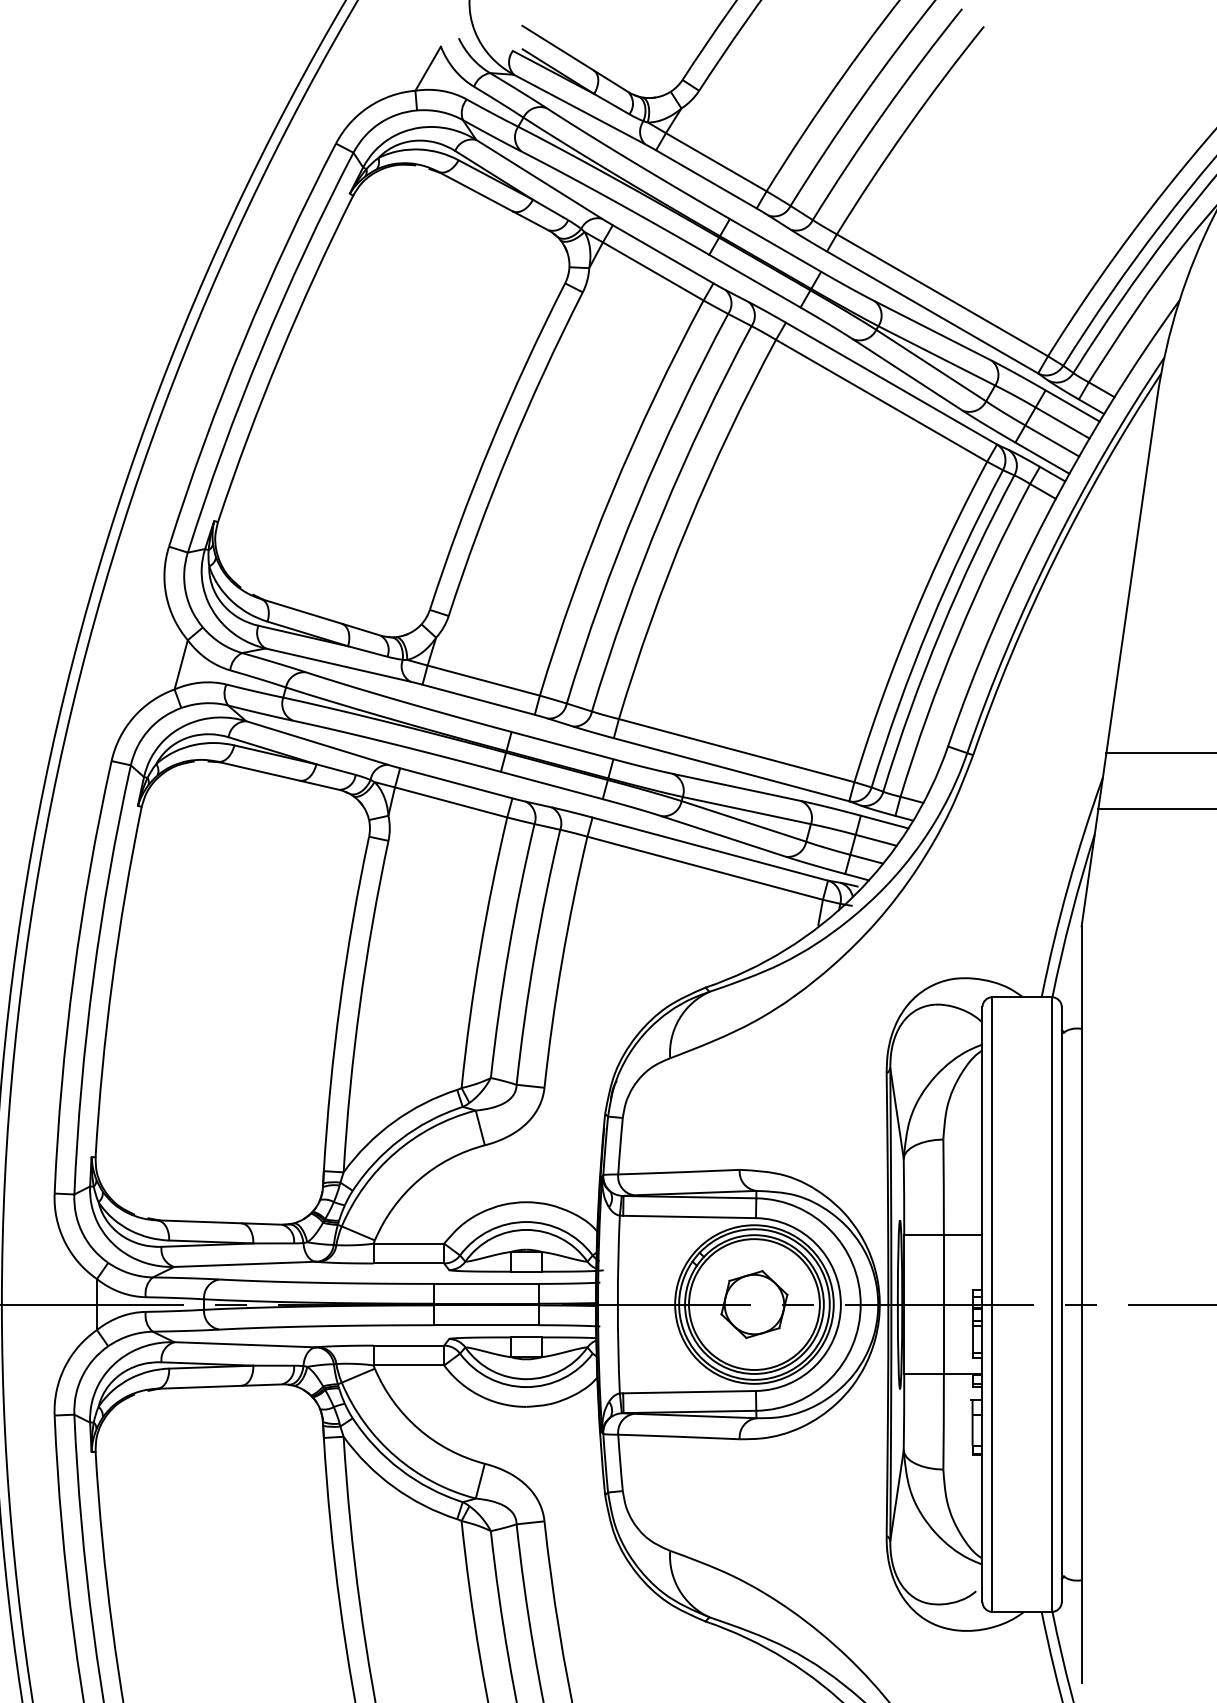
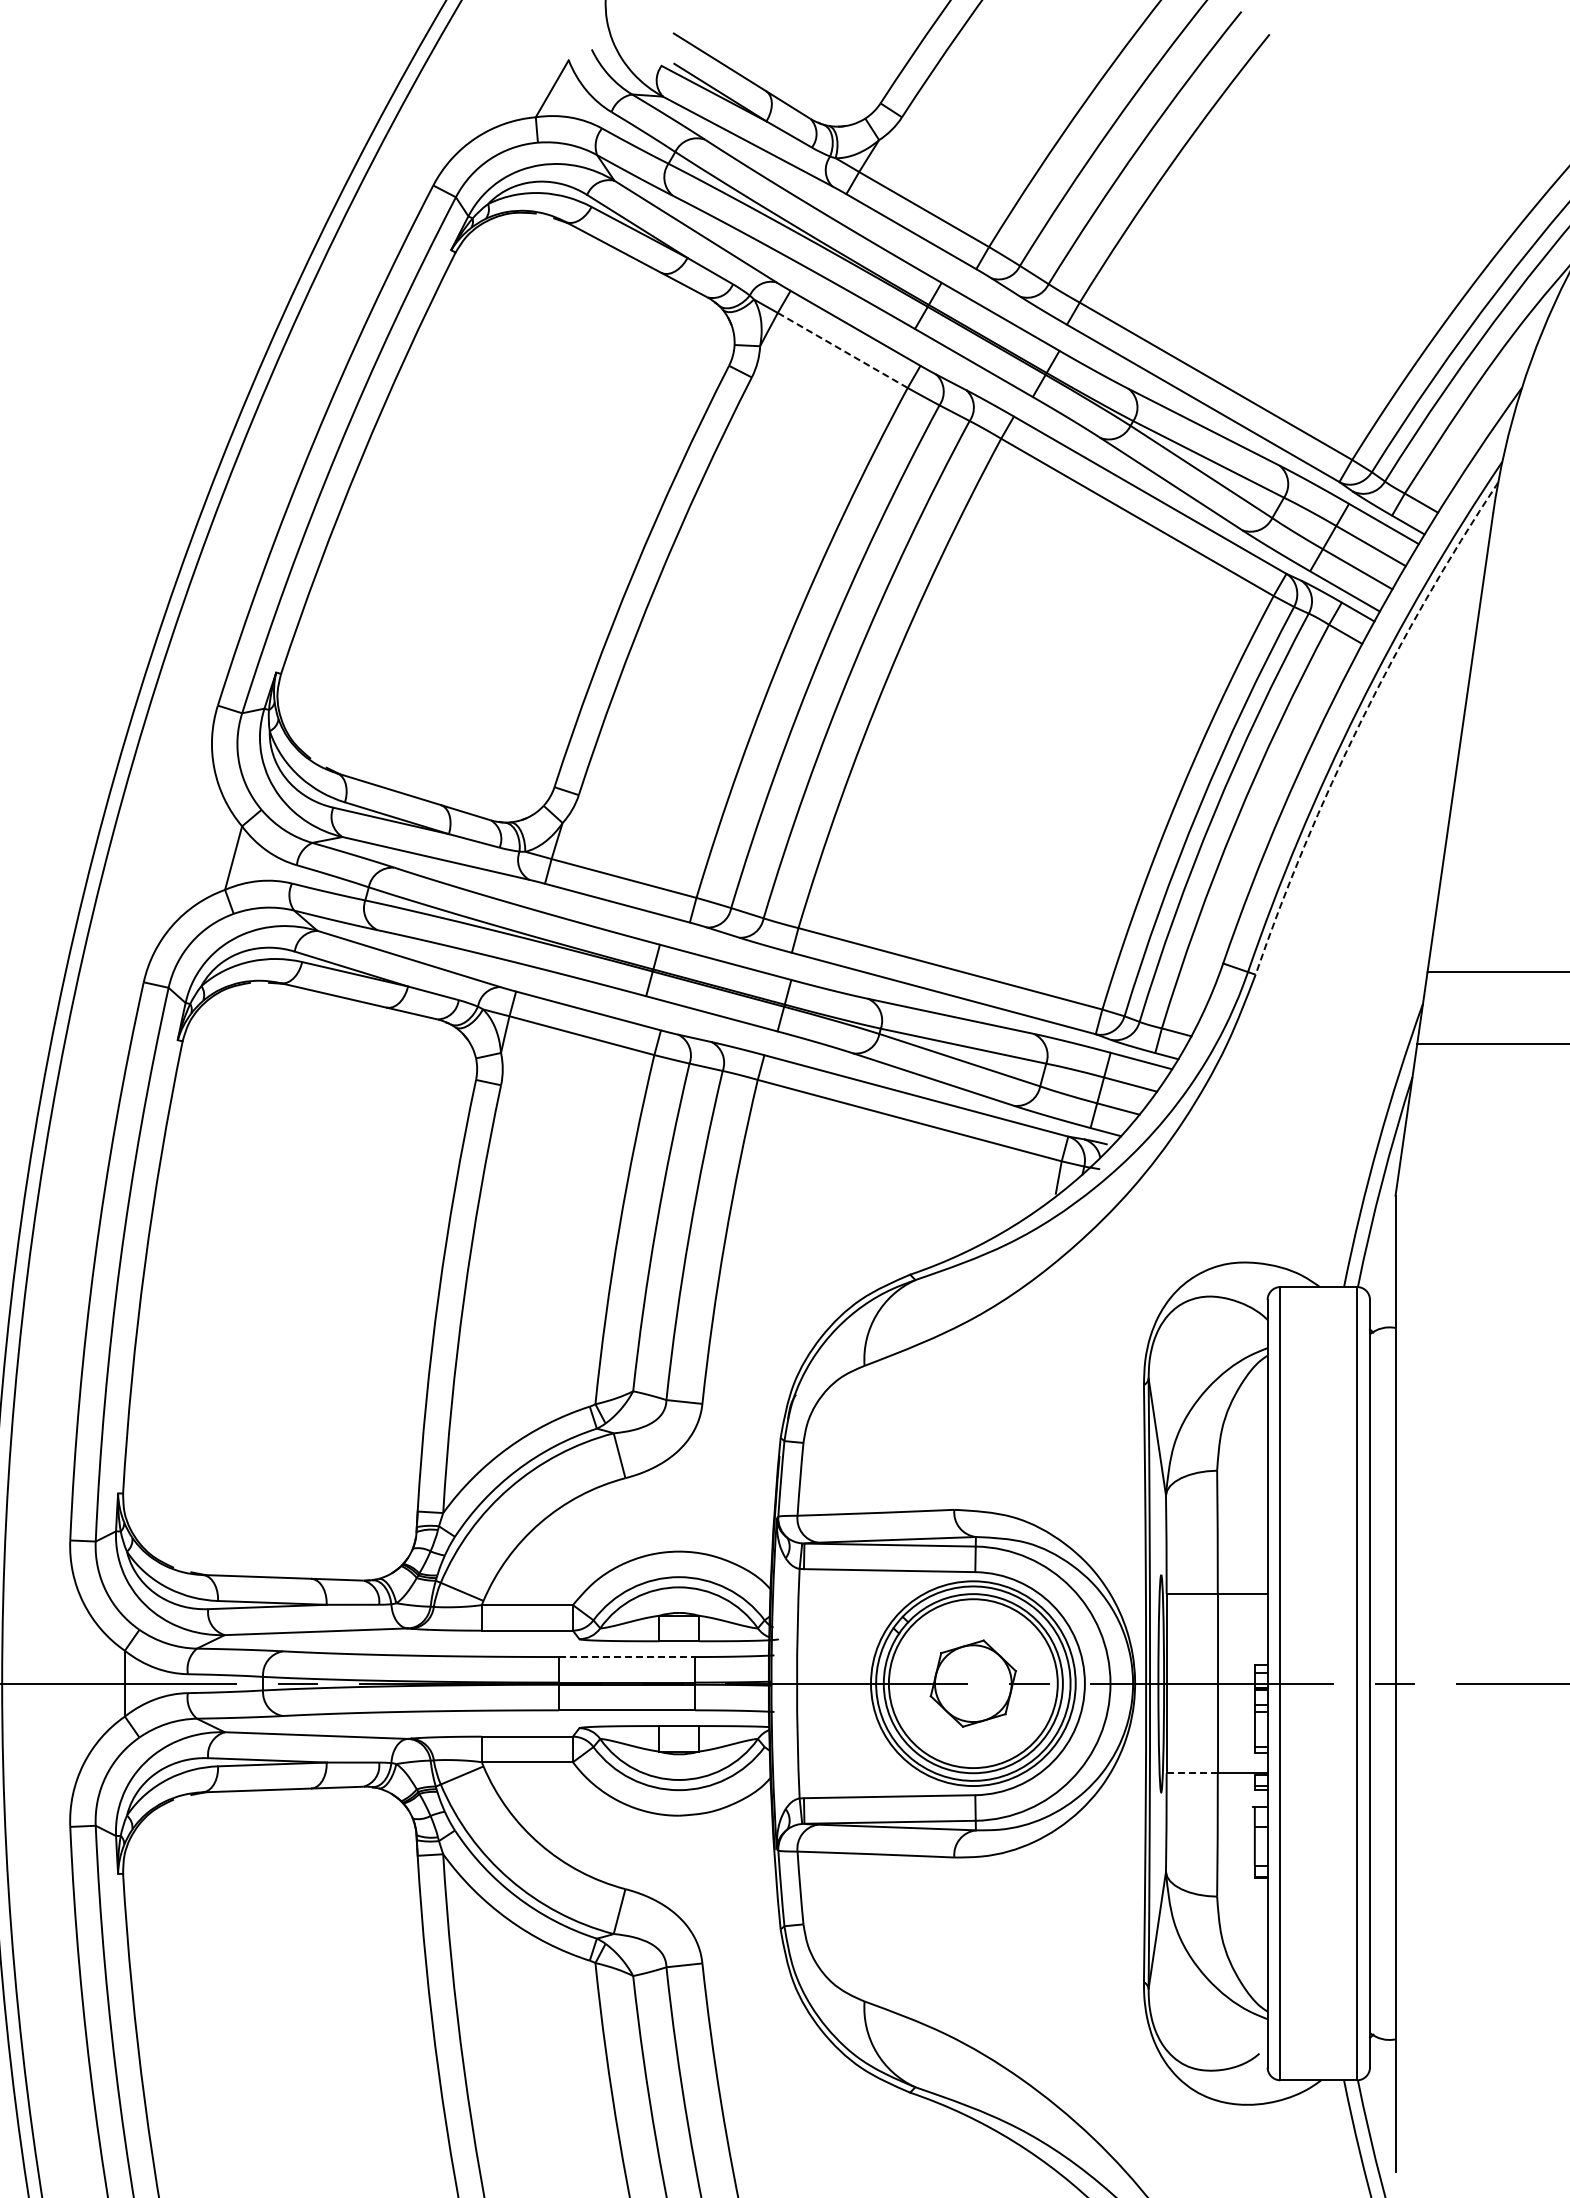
line: (653, 271) -> (842, 350), solid -> dashed
arc: (1055, 558) -> (1361, 720), solid -> dashed
line: (486, 1284) -> (627, 1657), solid -> dashed
line: (924, 1374) -> (1192, 1773), solid -> dashed

